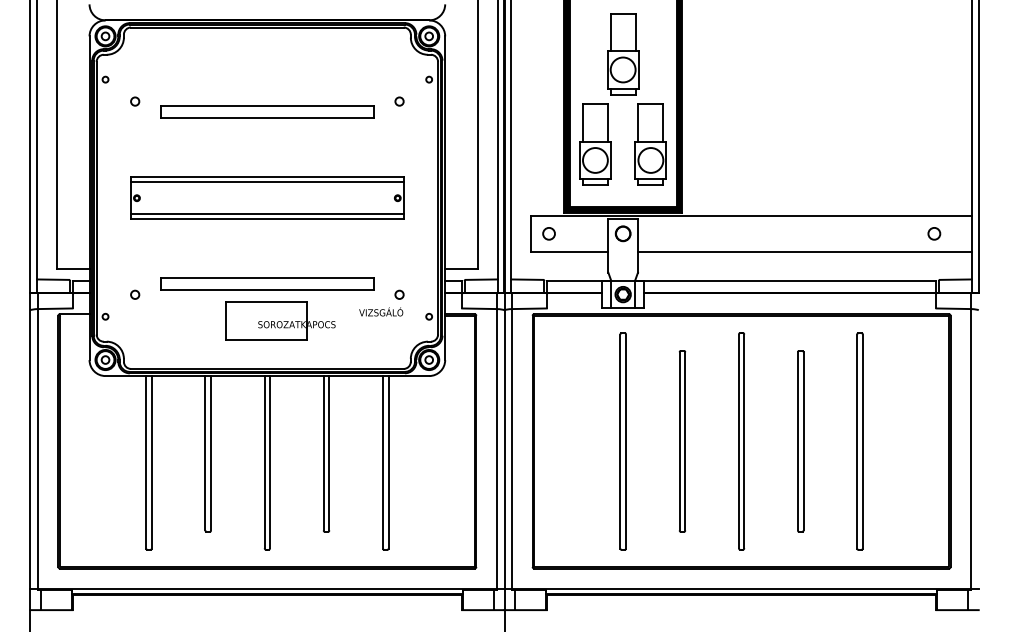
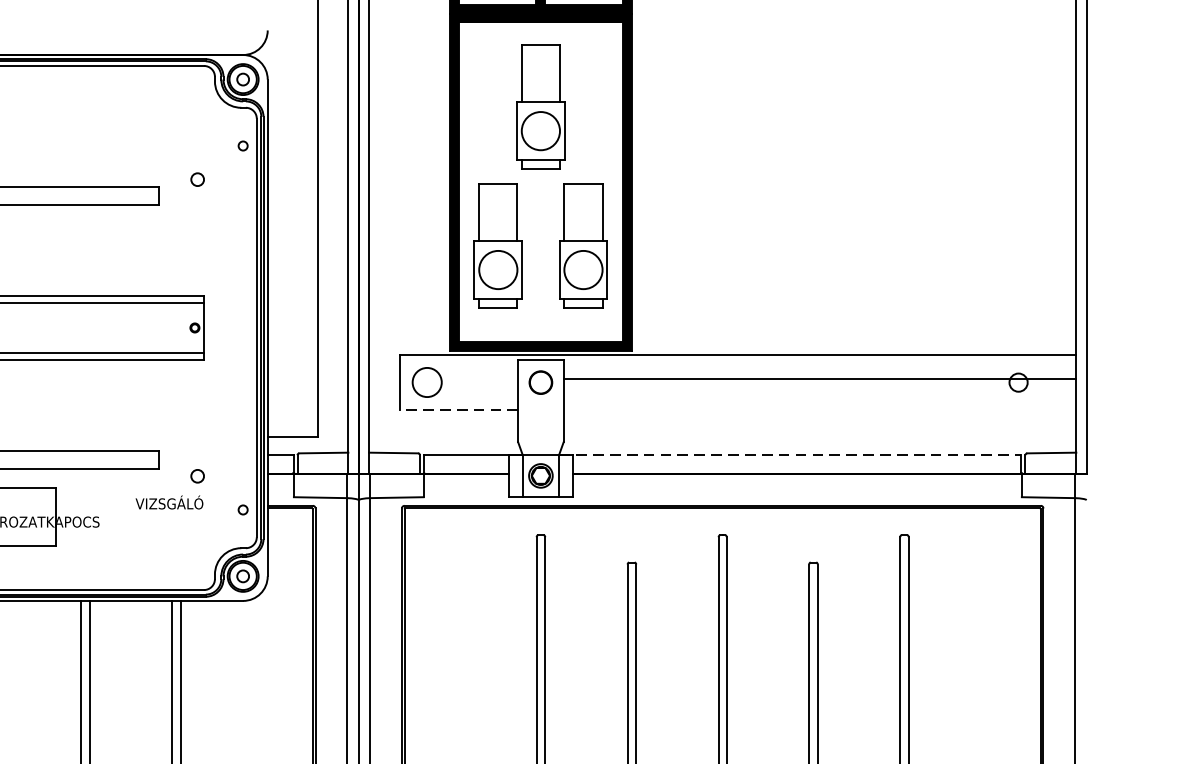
circle: (548, 233) -> (426, 382), size x1.6
line: (569, 251) -> (458, 409), solid -> dashed
line: (804, 251) -> (819, 379), moved
line: (785, 280) -> (790, 454), solid -> dashed

